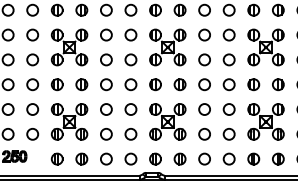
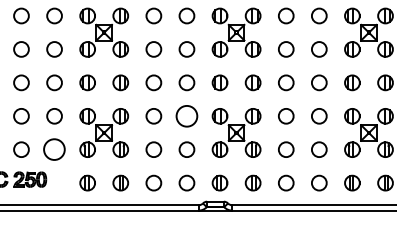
circle: (130, 109) -> (186, 116), size x1.4
circle: (32, 134) -> (54, 149), size x1.4

